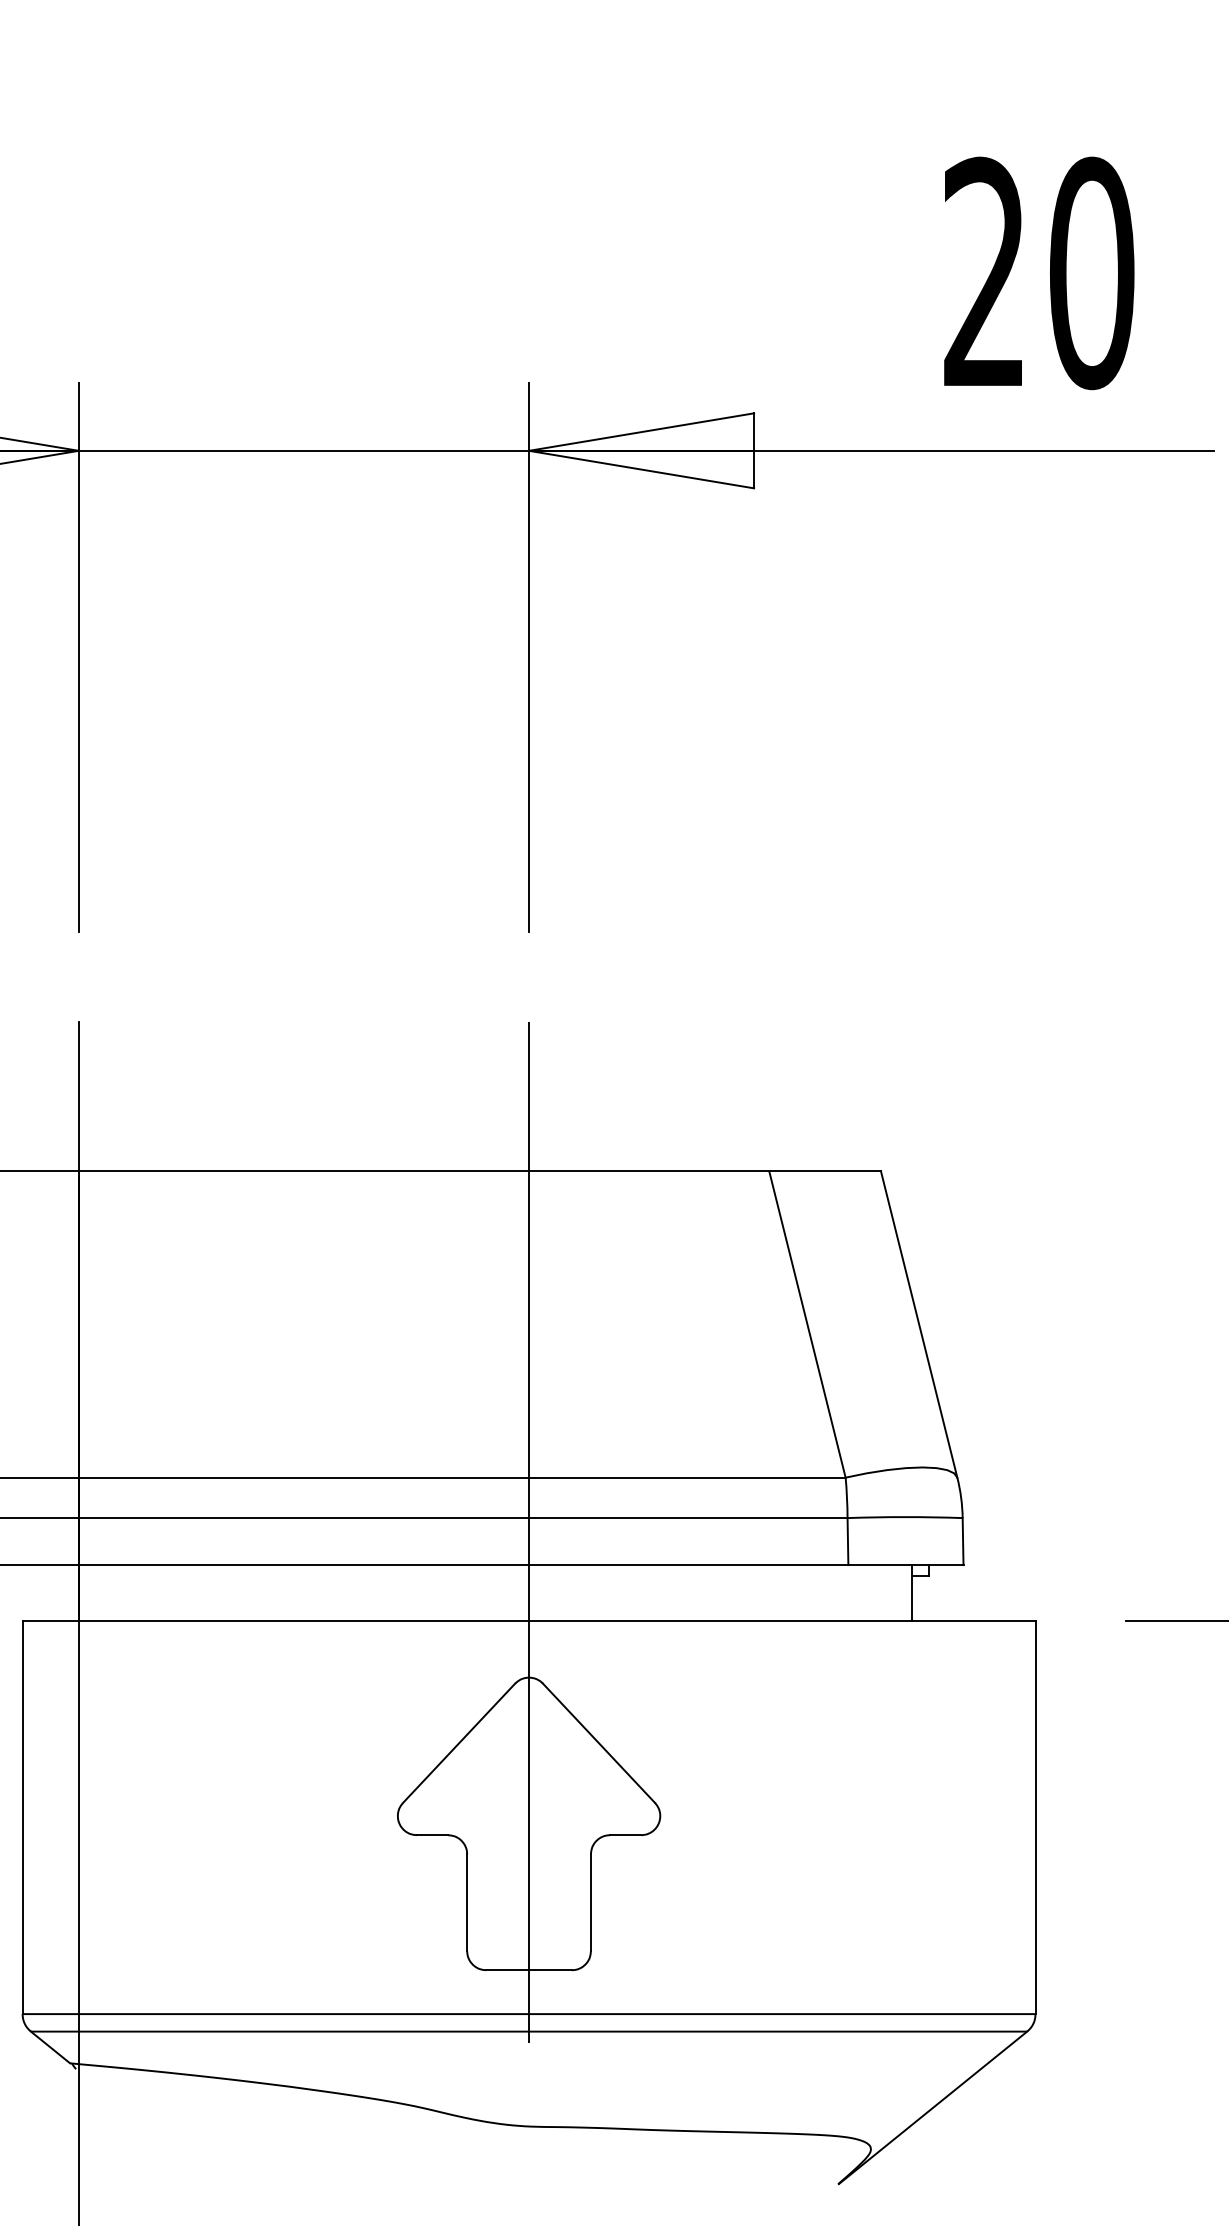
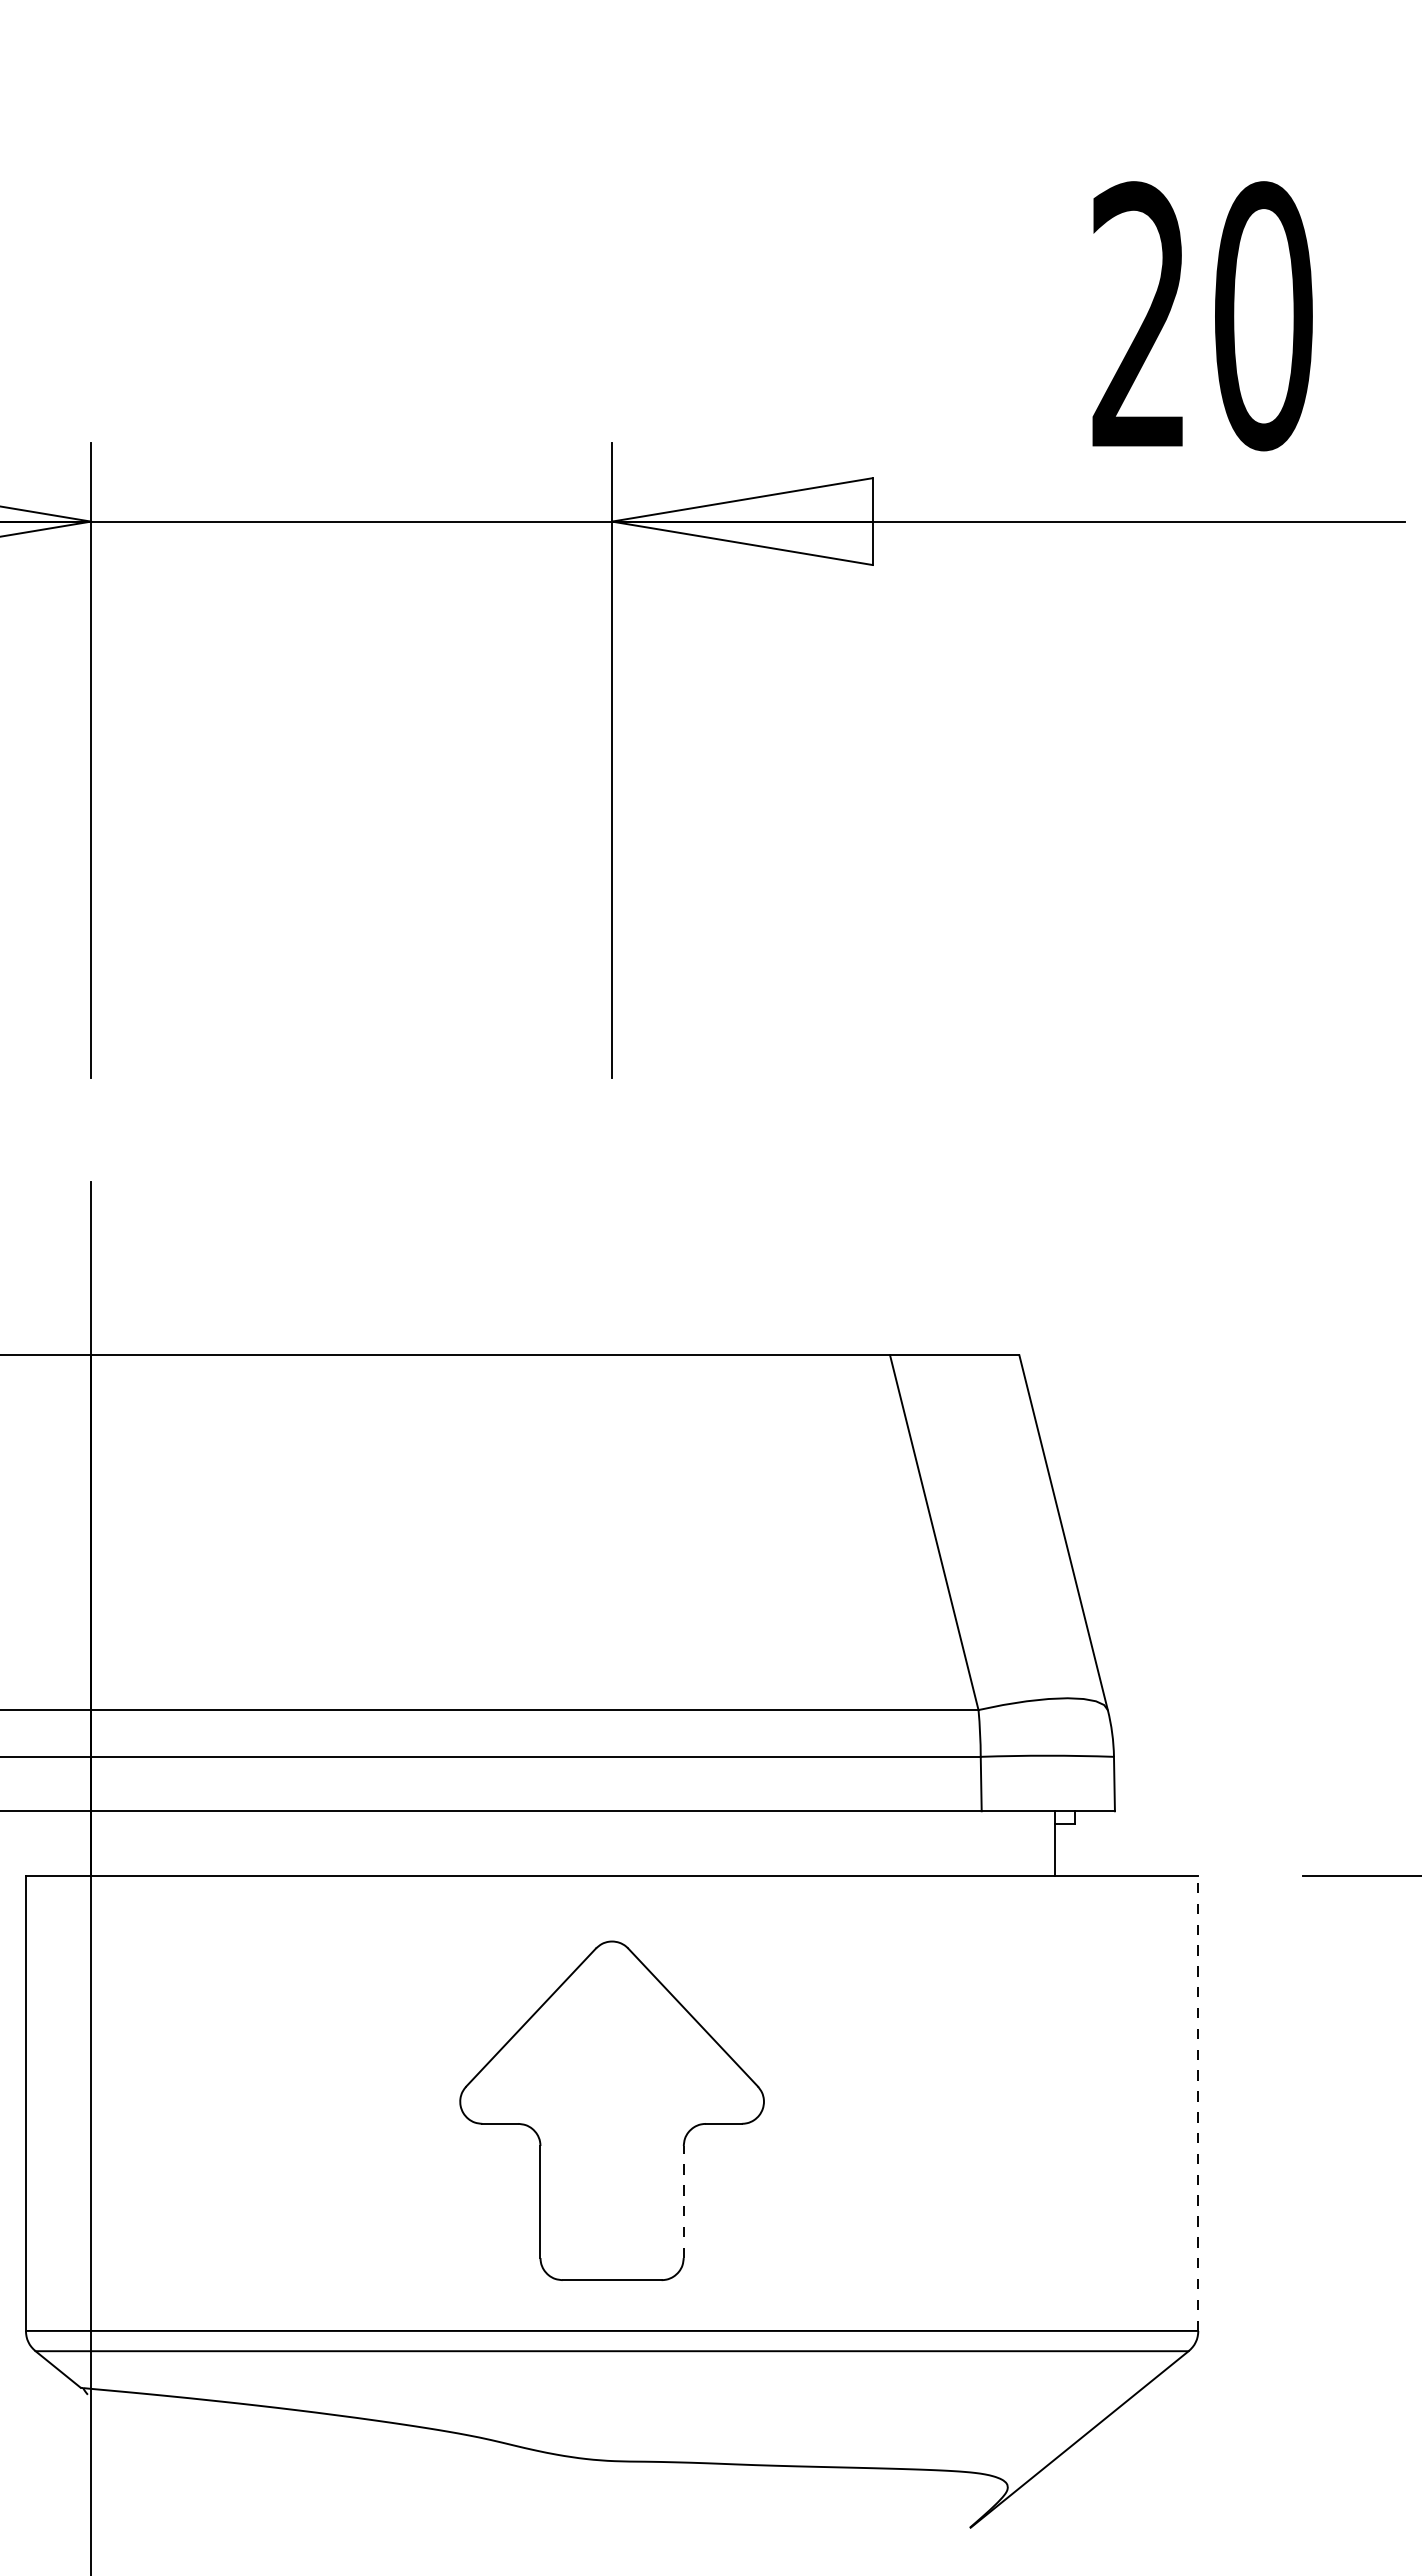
line: (529, 1532) -> (612, 1773), removed
line: (1035, 1817) -> (1198, 2103), solid -> dashed
line: (590, 1902) -> (683, 2201), solid -> dashed

